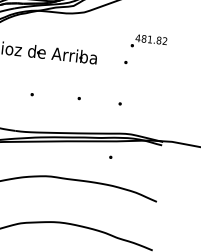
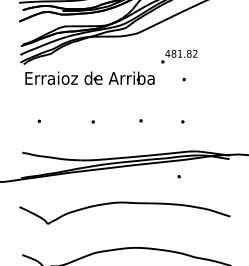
text: (149, 42) -> (179, 56), moved

